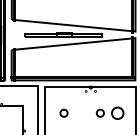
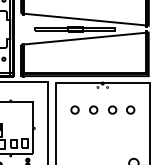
part: (81, 112) -> (93, 109), added
part: (117, 112) -> (130, 109), size x0.62

